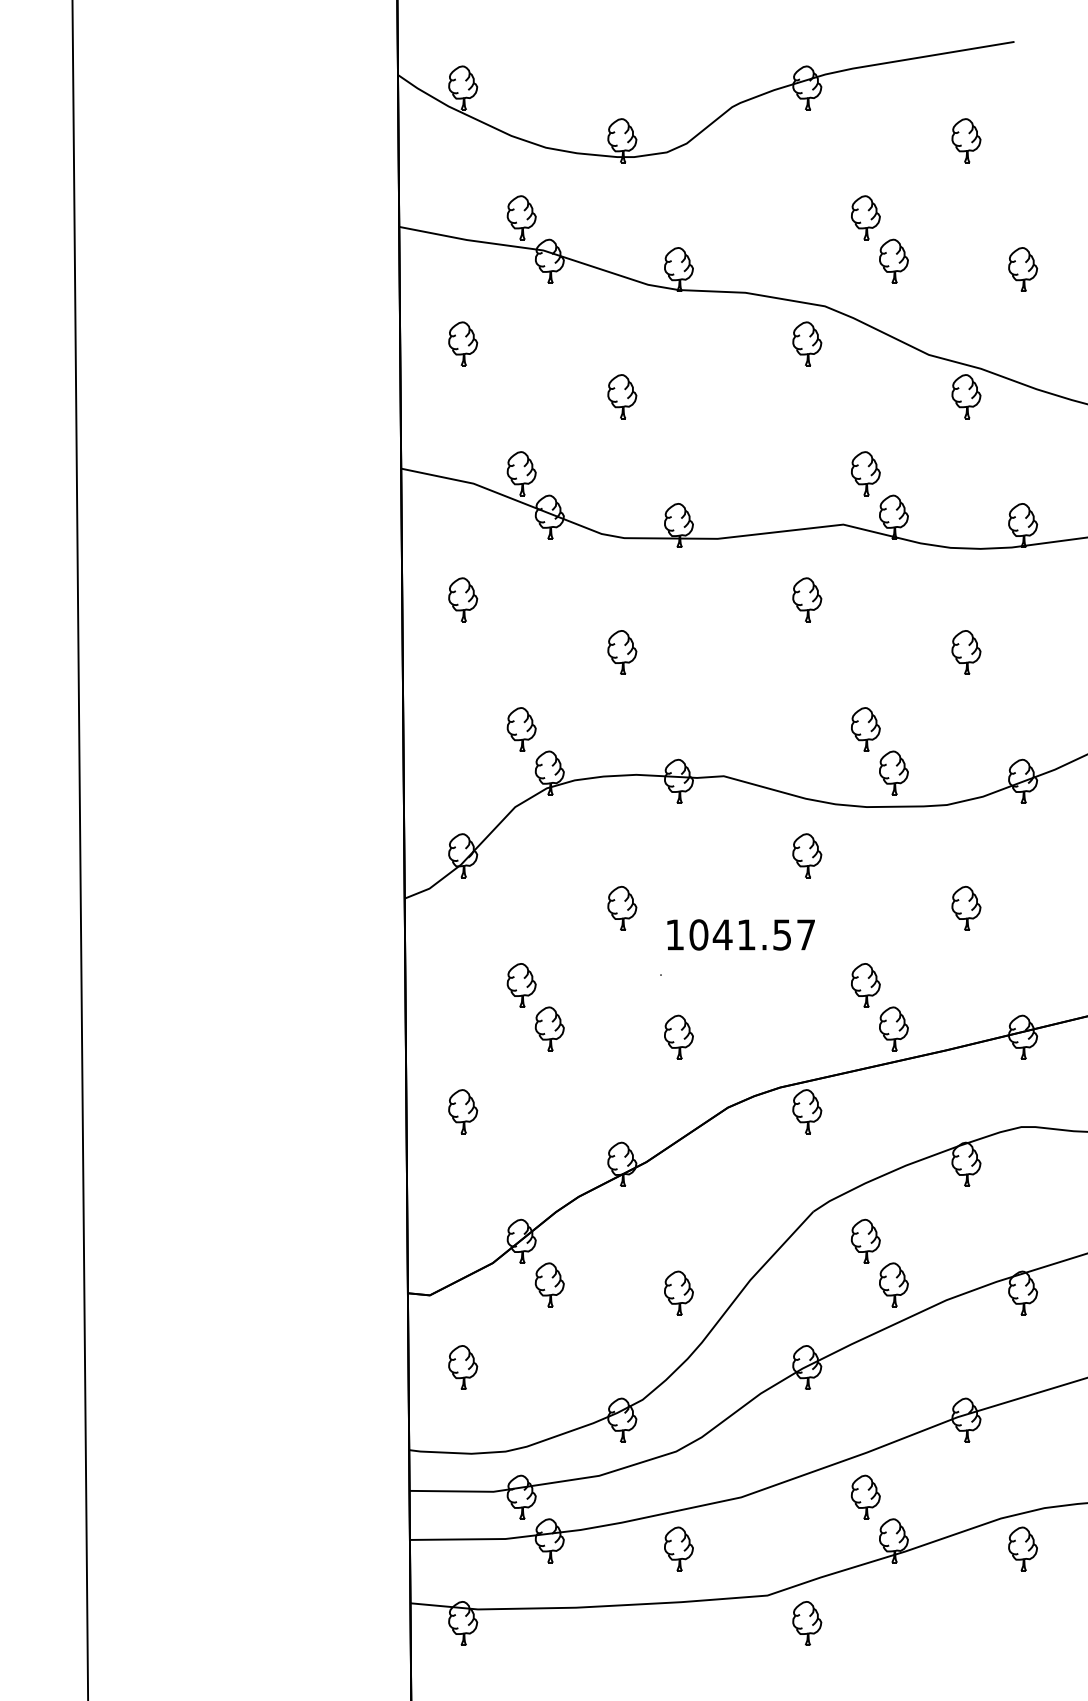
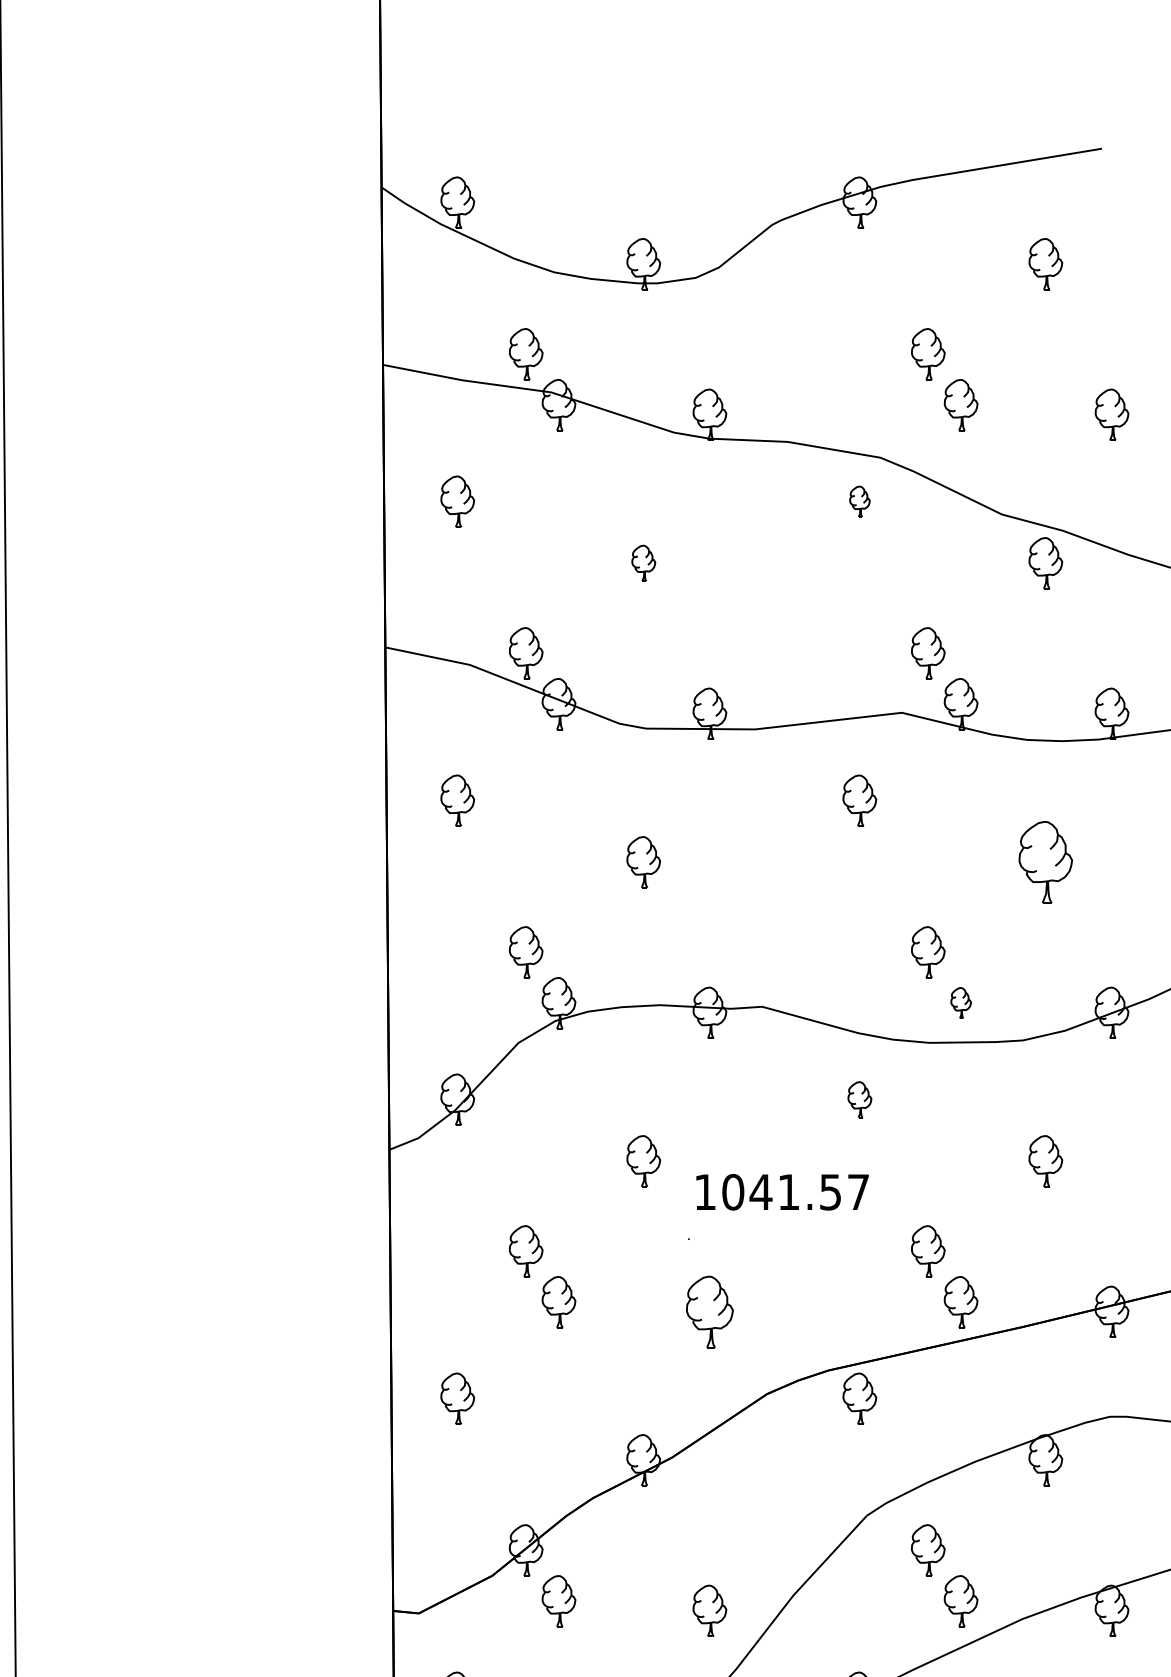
part: (807, 343) -> (860, 501), size x0.6
part: (622, 396) -> (643, 563), size x0.7
part: (966, 652) -> (1045, 862), size x1.6
part: (893, 772) -> (960, 1002), size x0.6
part: (807, 855) -> (860, 1099), size x0.7
part: (678, 1036) -> (709, 1310), size x1.4

